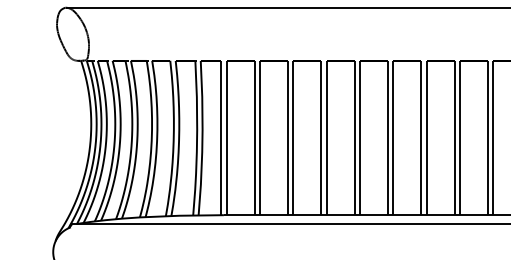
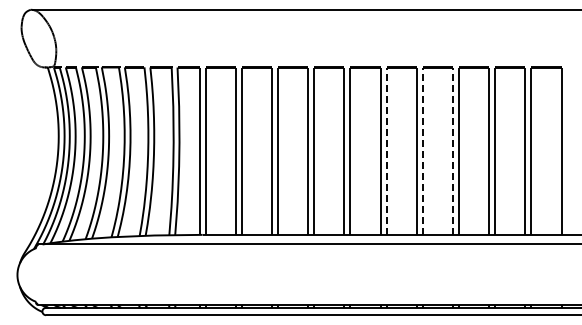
line: (393, 138) -> (386, 151), solid -> dashed
line: (426, 138) -> (422, 151), solid -> dashed
line: (455, 138) -> (453, 151), solid -> dashed

